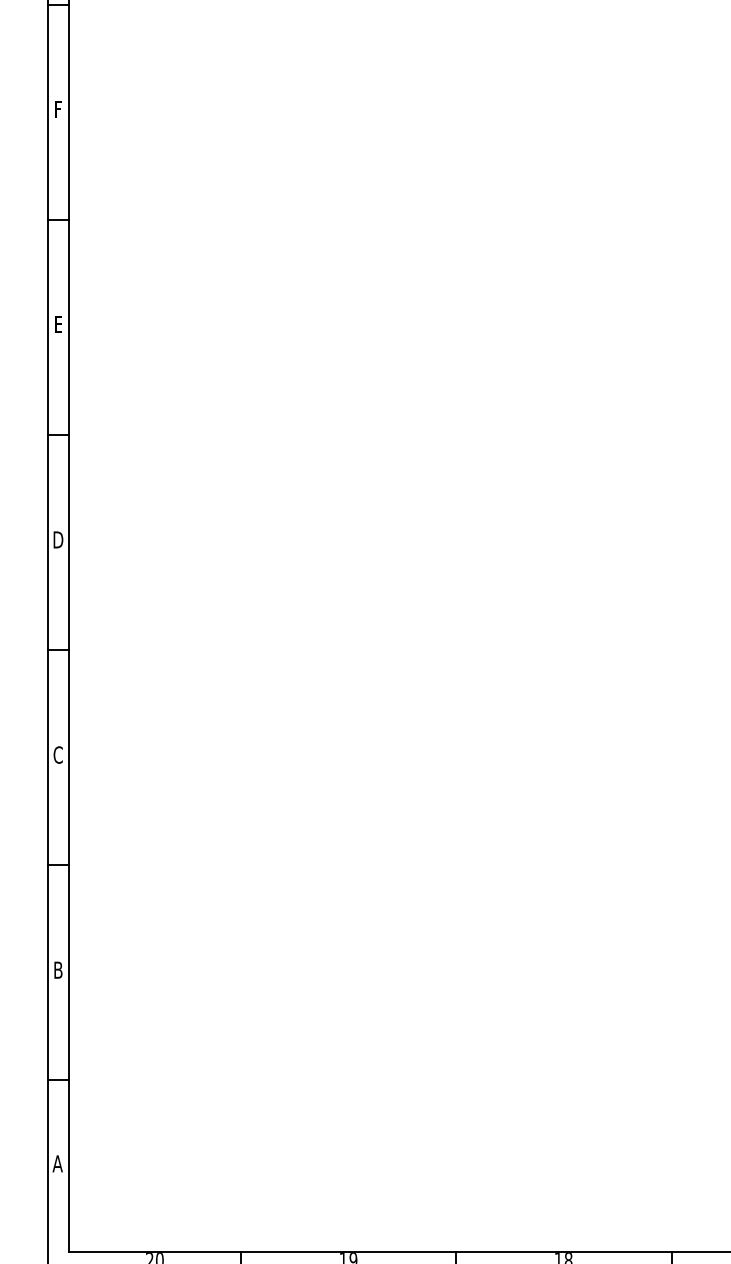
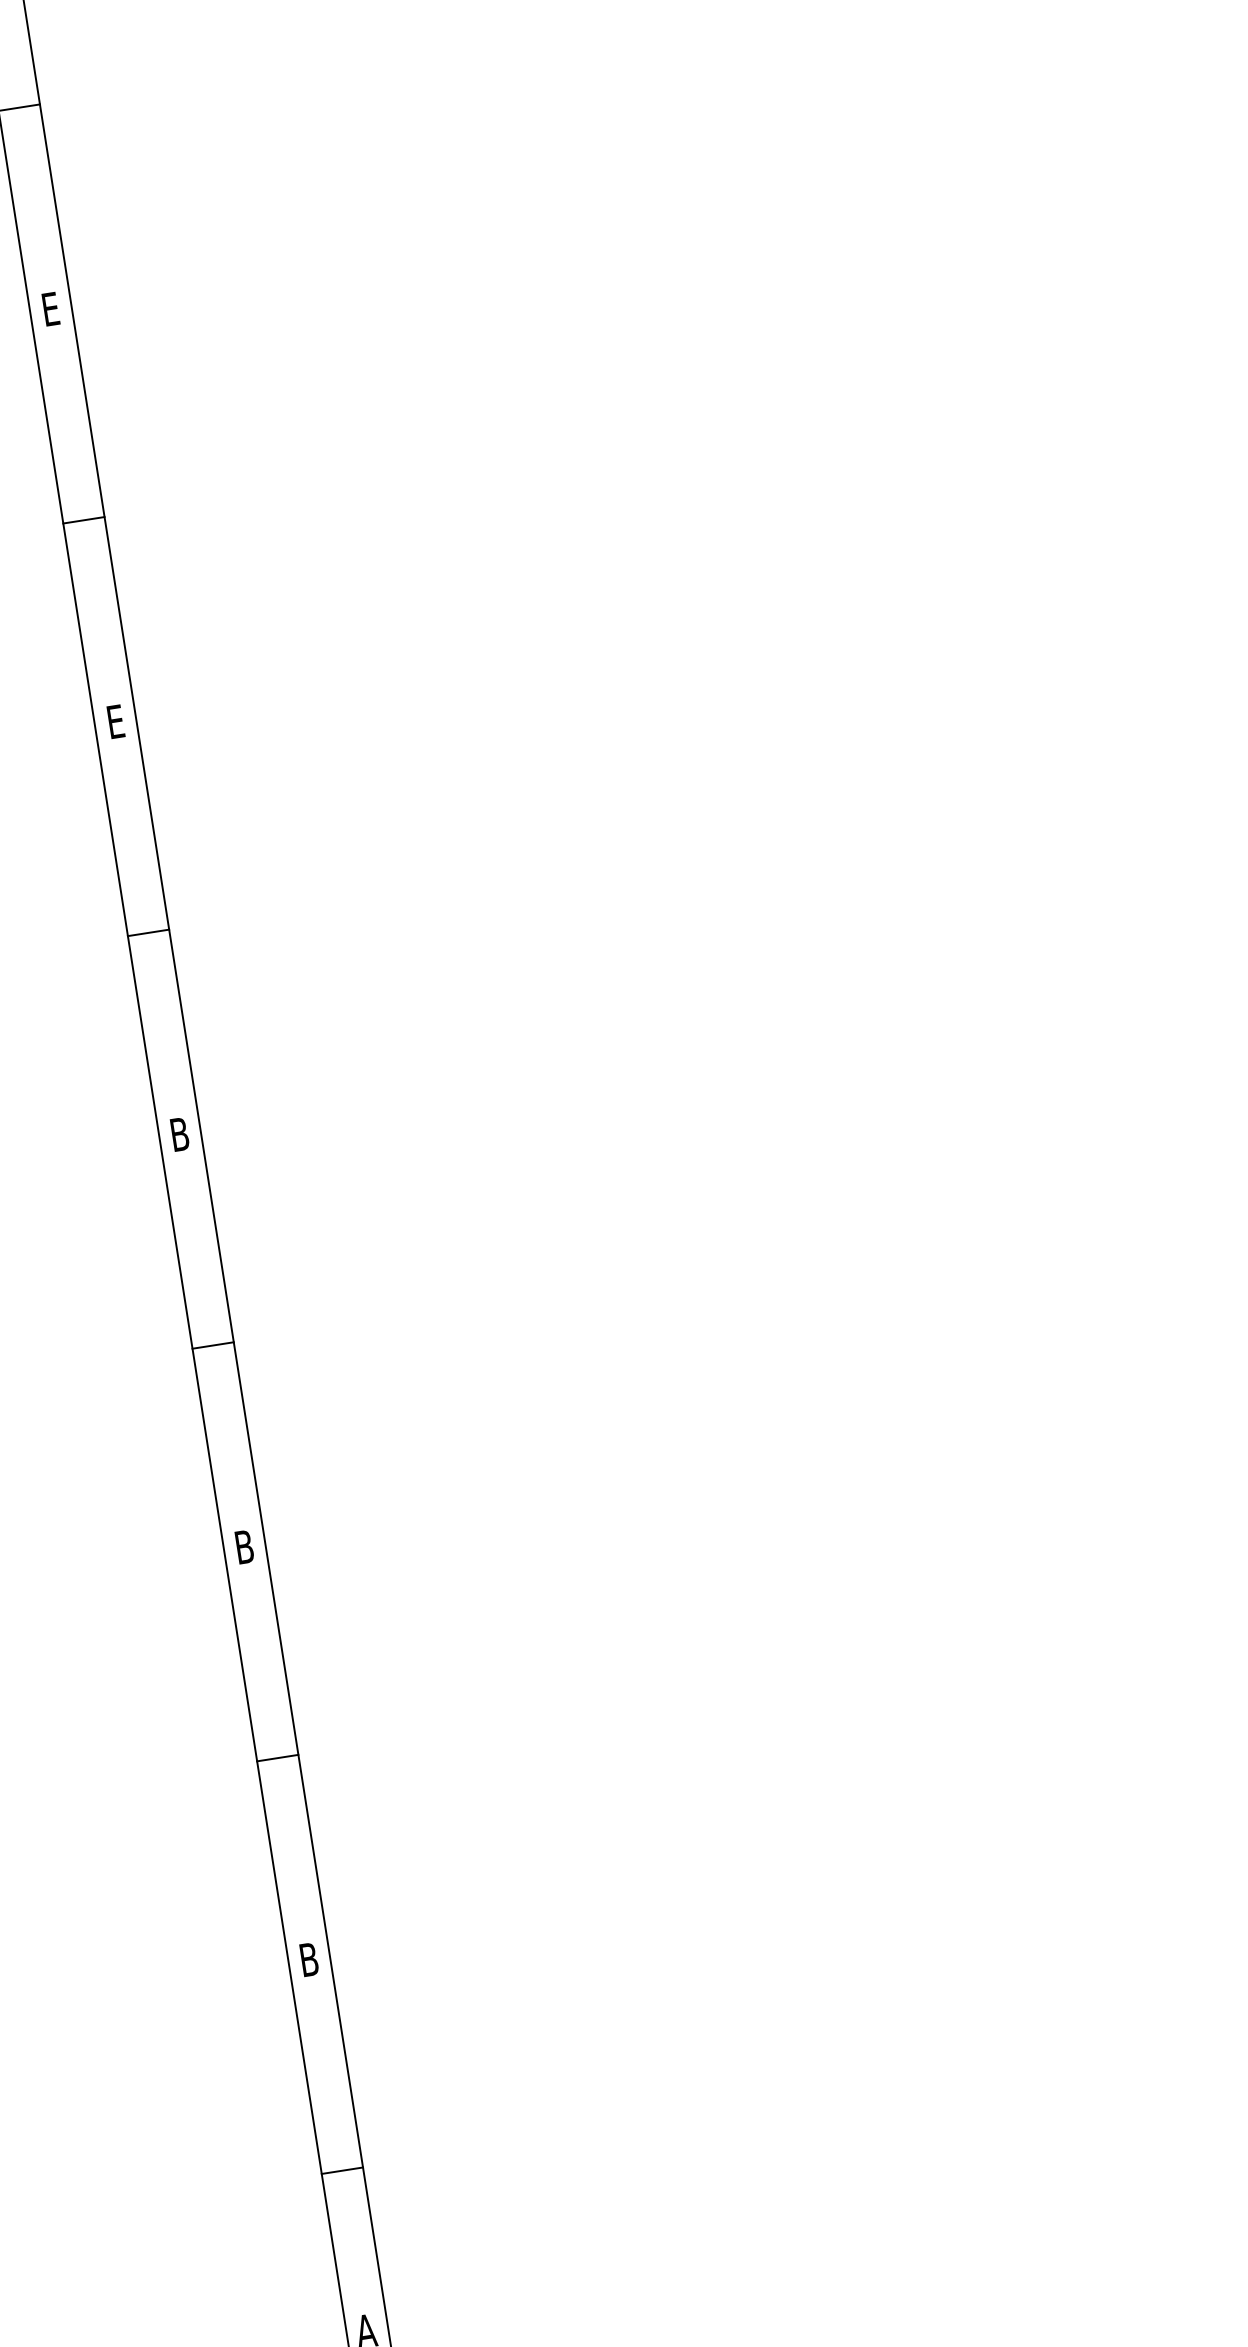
text: (58, 110) -> (51, 310), F -> E
text: (58, 539) -> (180, 1133), D -> B
text: (57, 754) -> (242, 1546), C -> B

